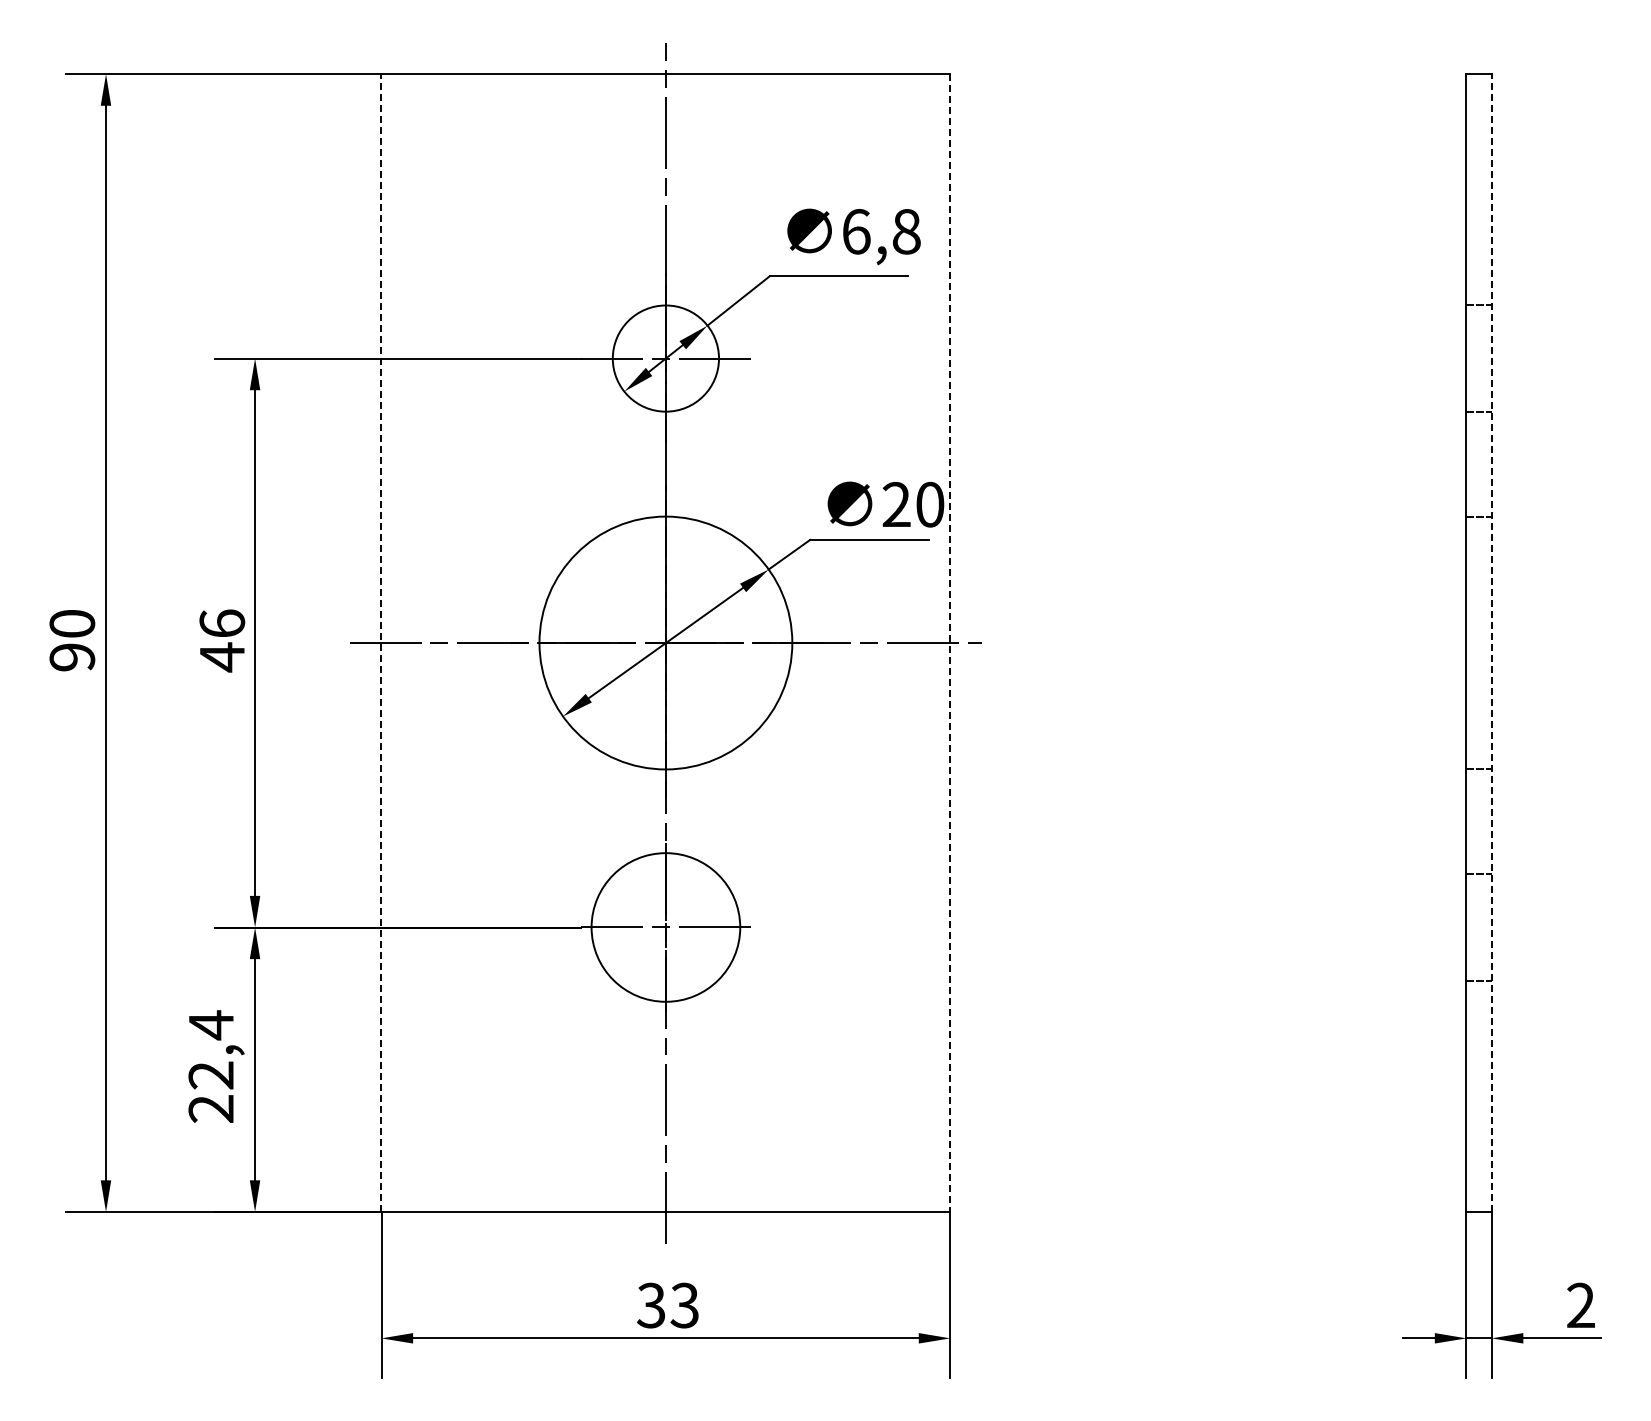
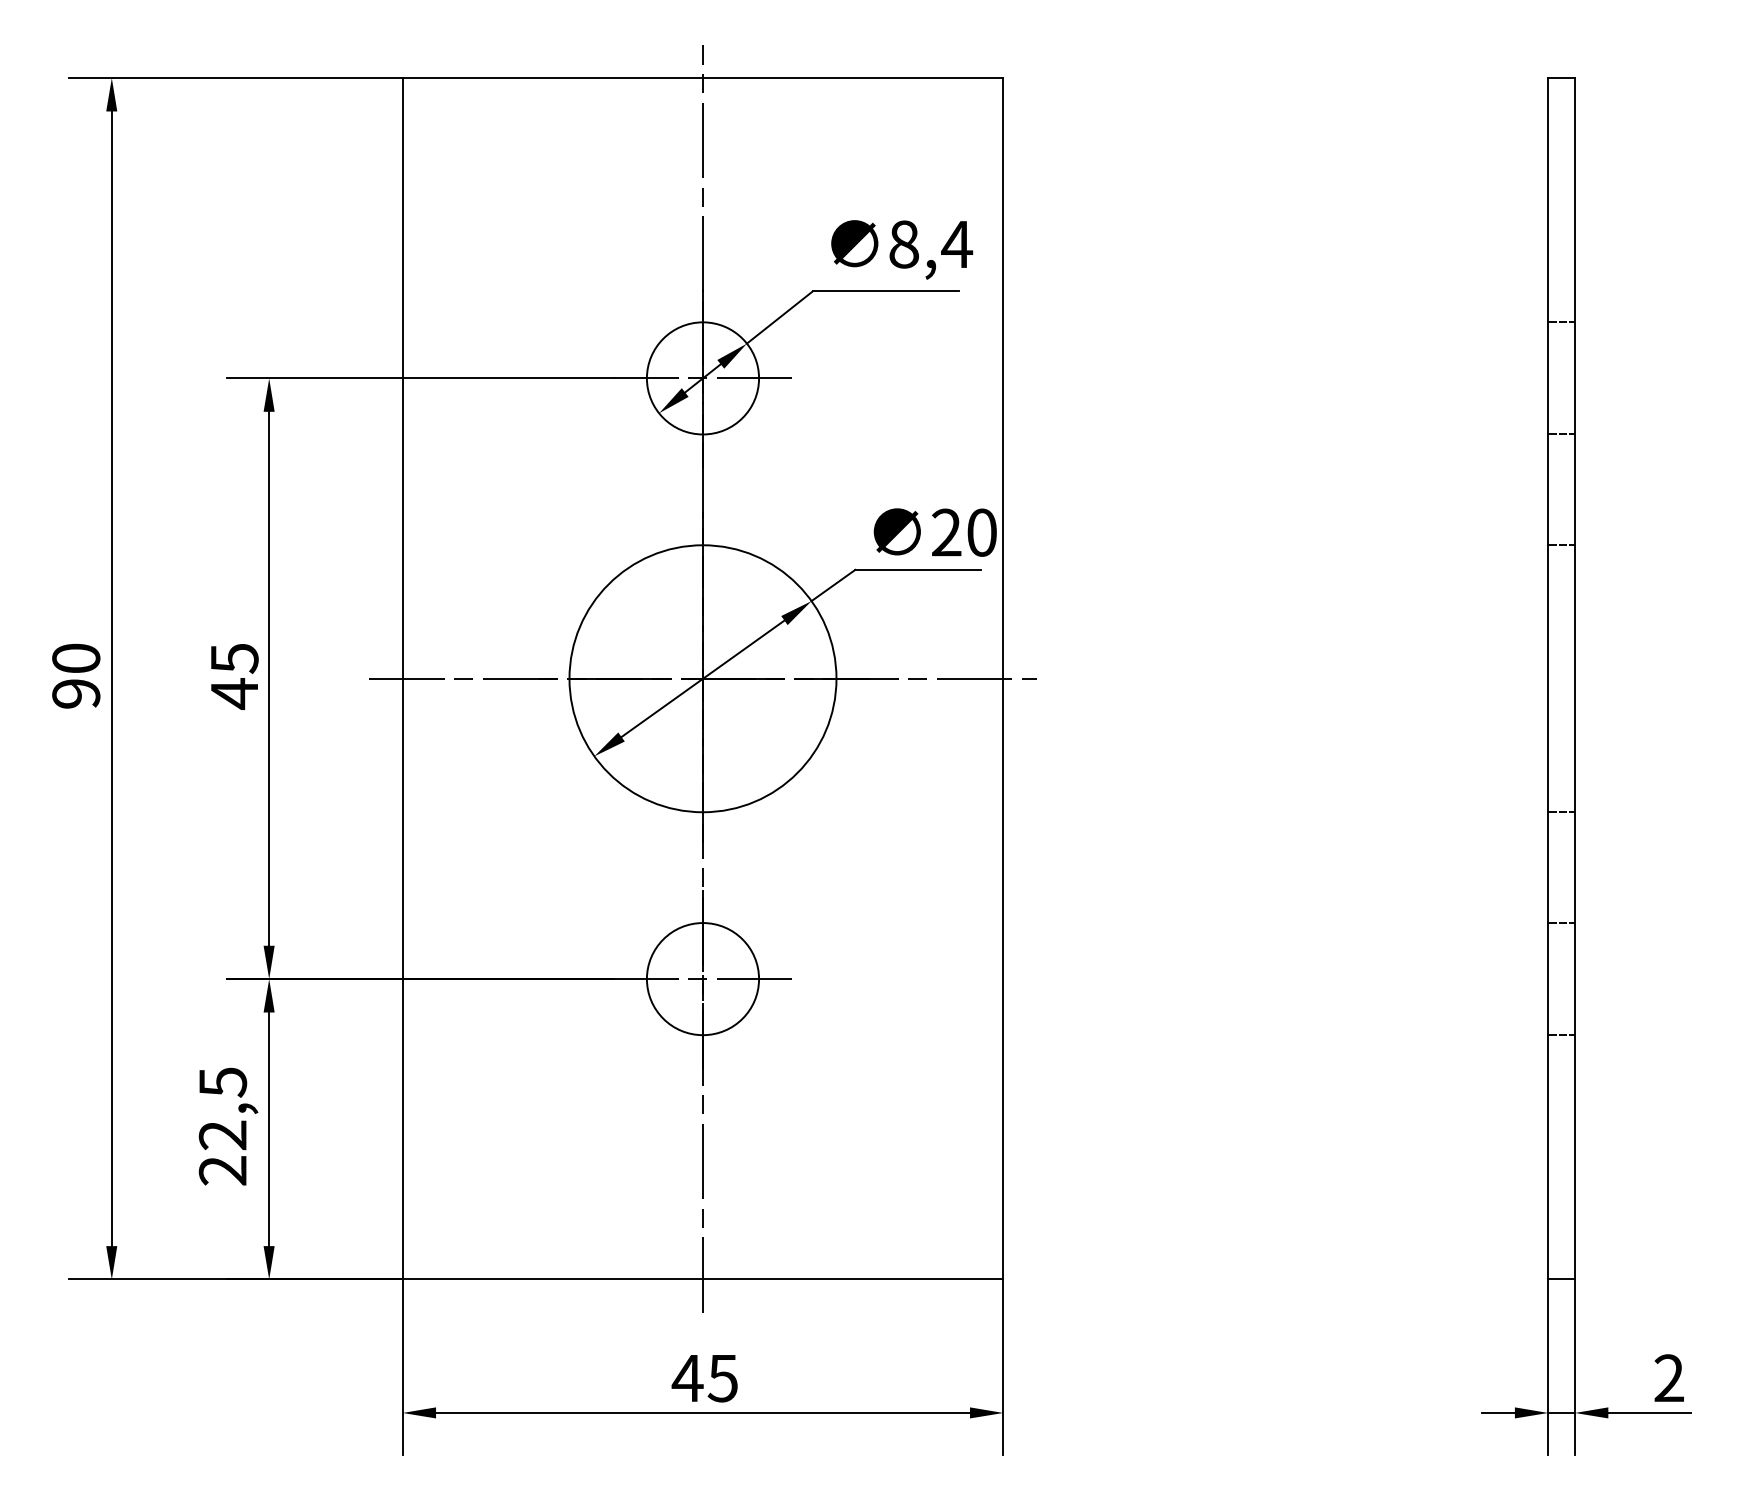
text: (881, 231) -> (930, 244), 6,8 -> 8,4
text: (222, 623) -> (234, 658), 46 -> 45
line: (381, 643) -> (402, 679), dashed -> solid
line: (950, 643) -> (1003, 679), dashed -> solid
line: (1491, 643) -> (1574, 679), dashed -> solid
circle: (665, 927) -> (702, 979), size x0.71
text: (211, 1025) -> (223, 1082), 22,4 -> 22,5
text: (667, 1305) -> (704, 1378), 33 -> 45

